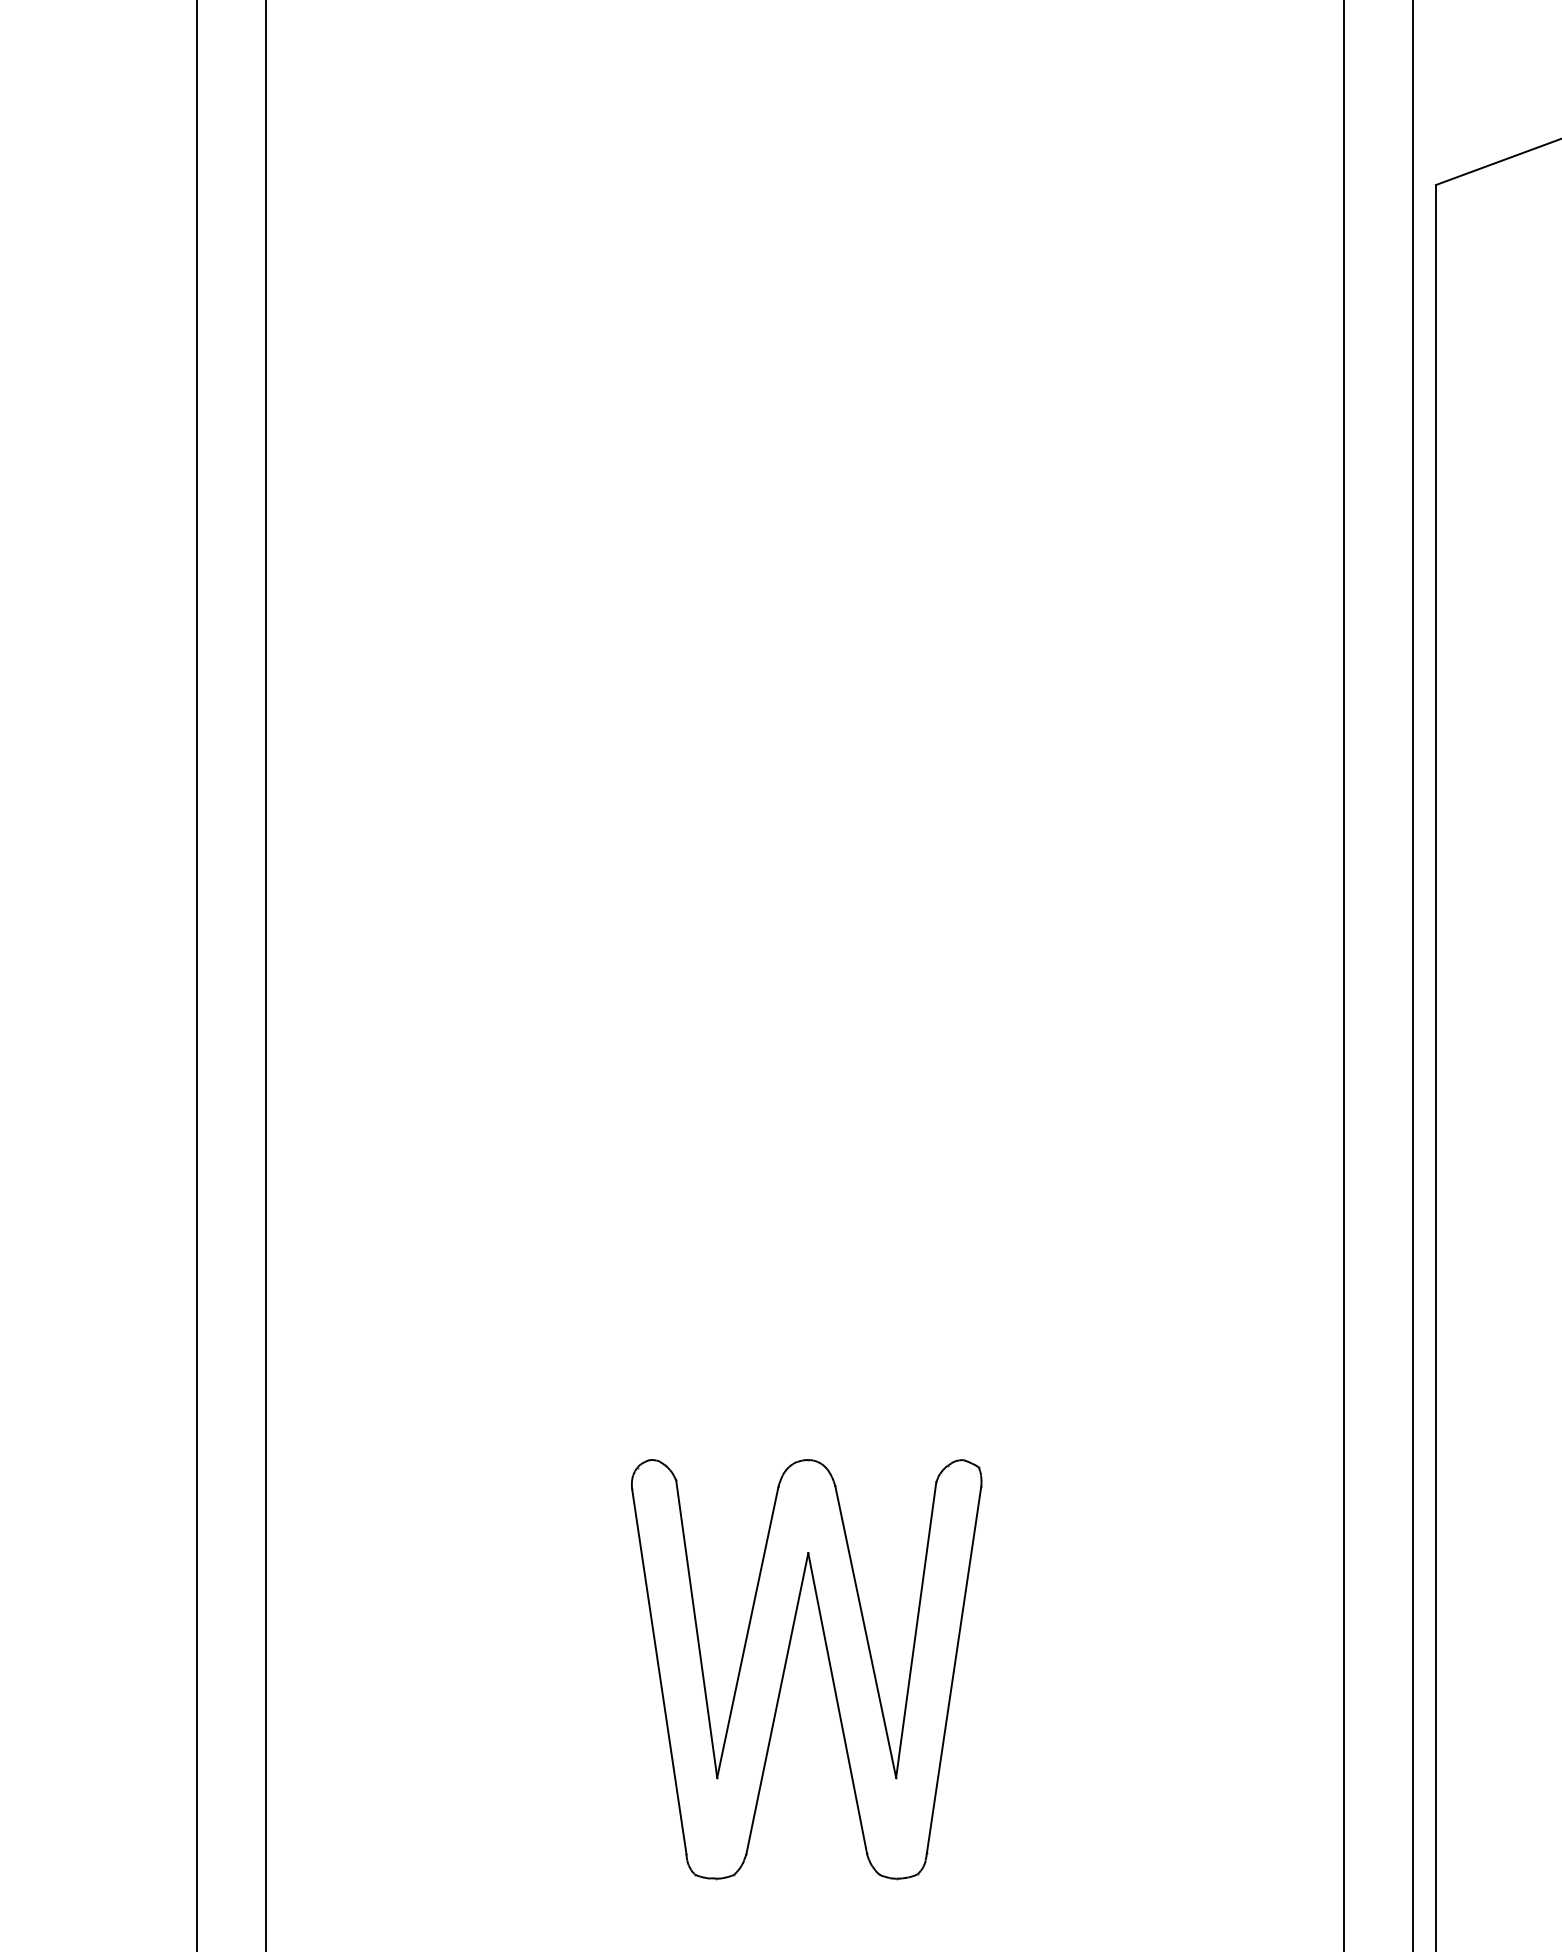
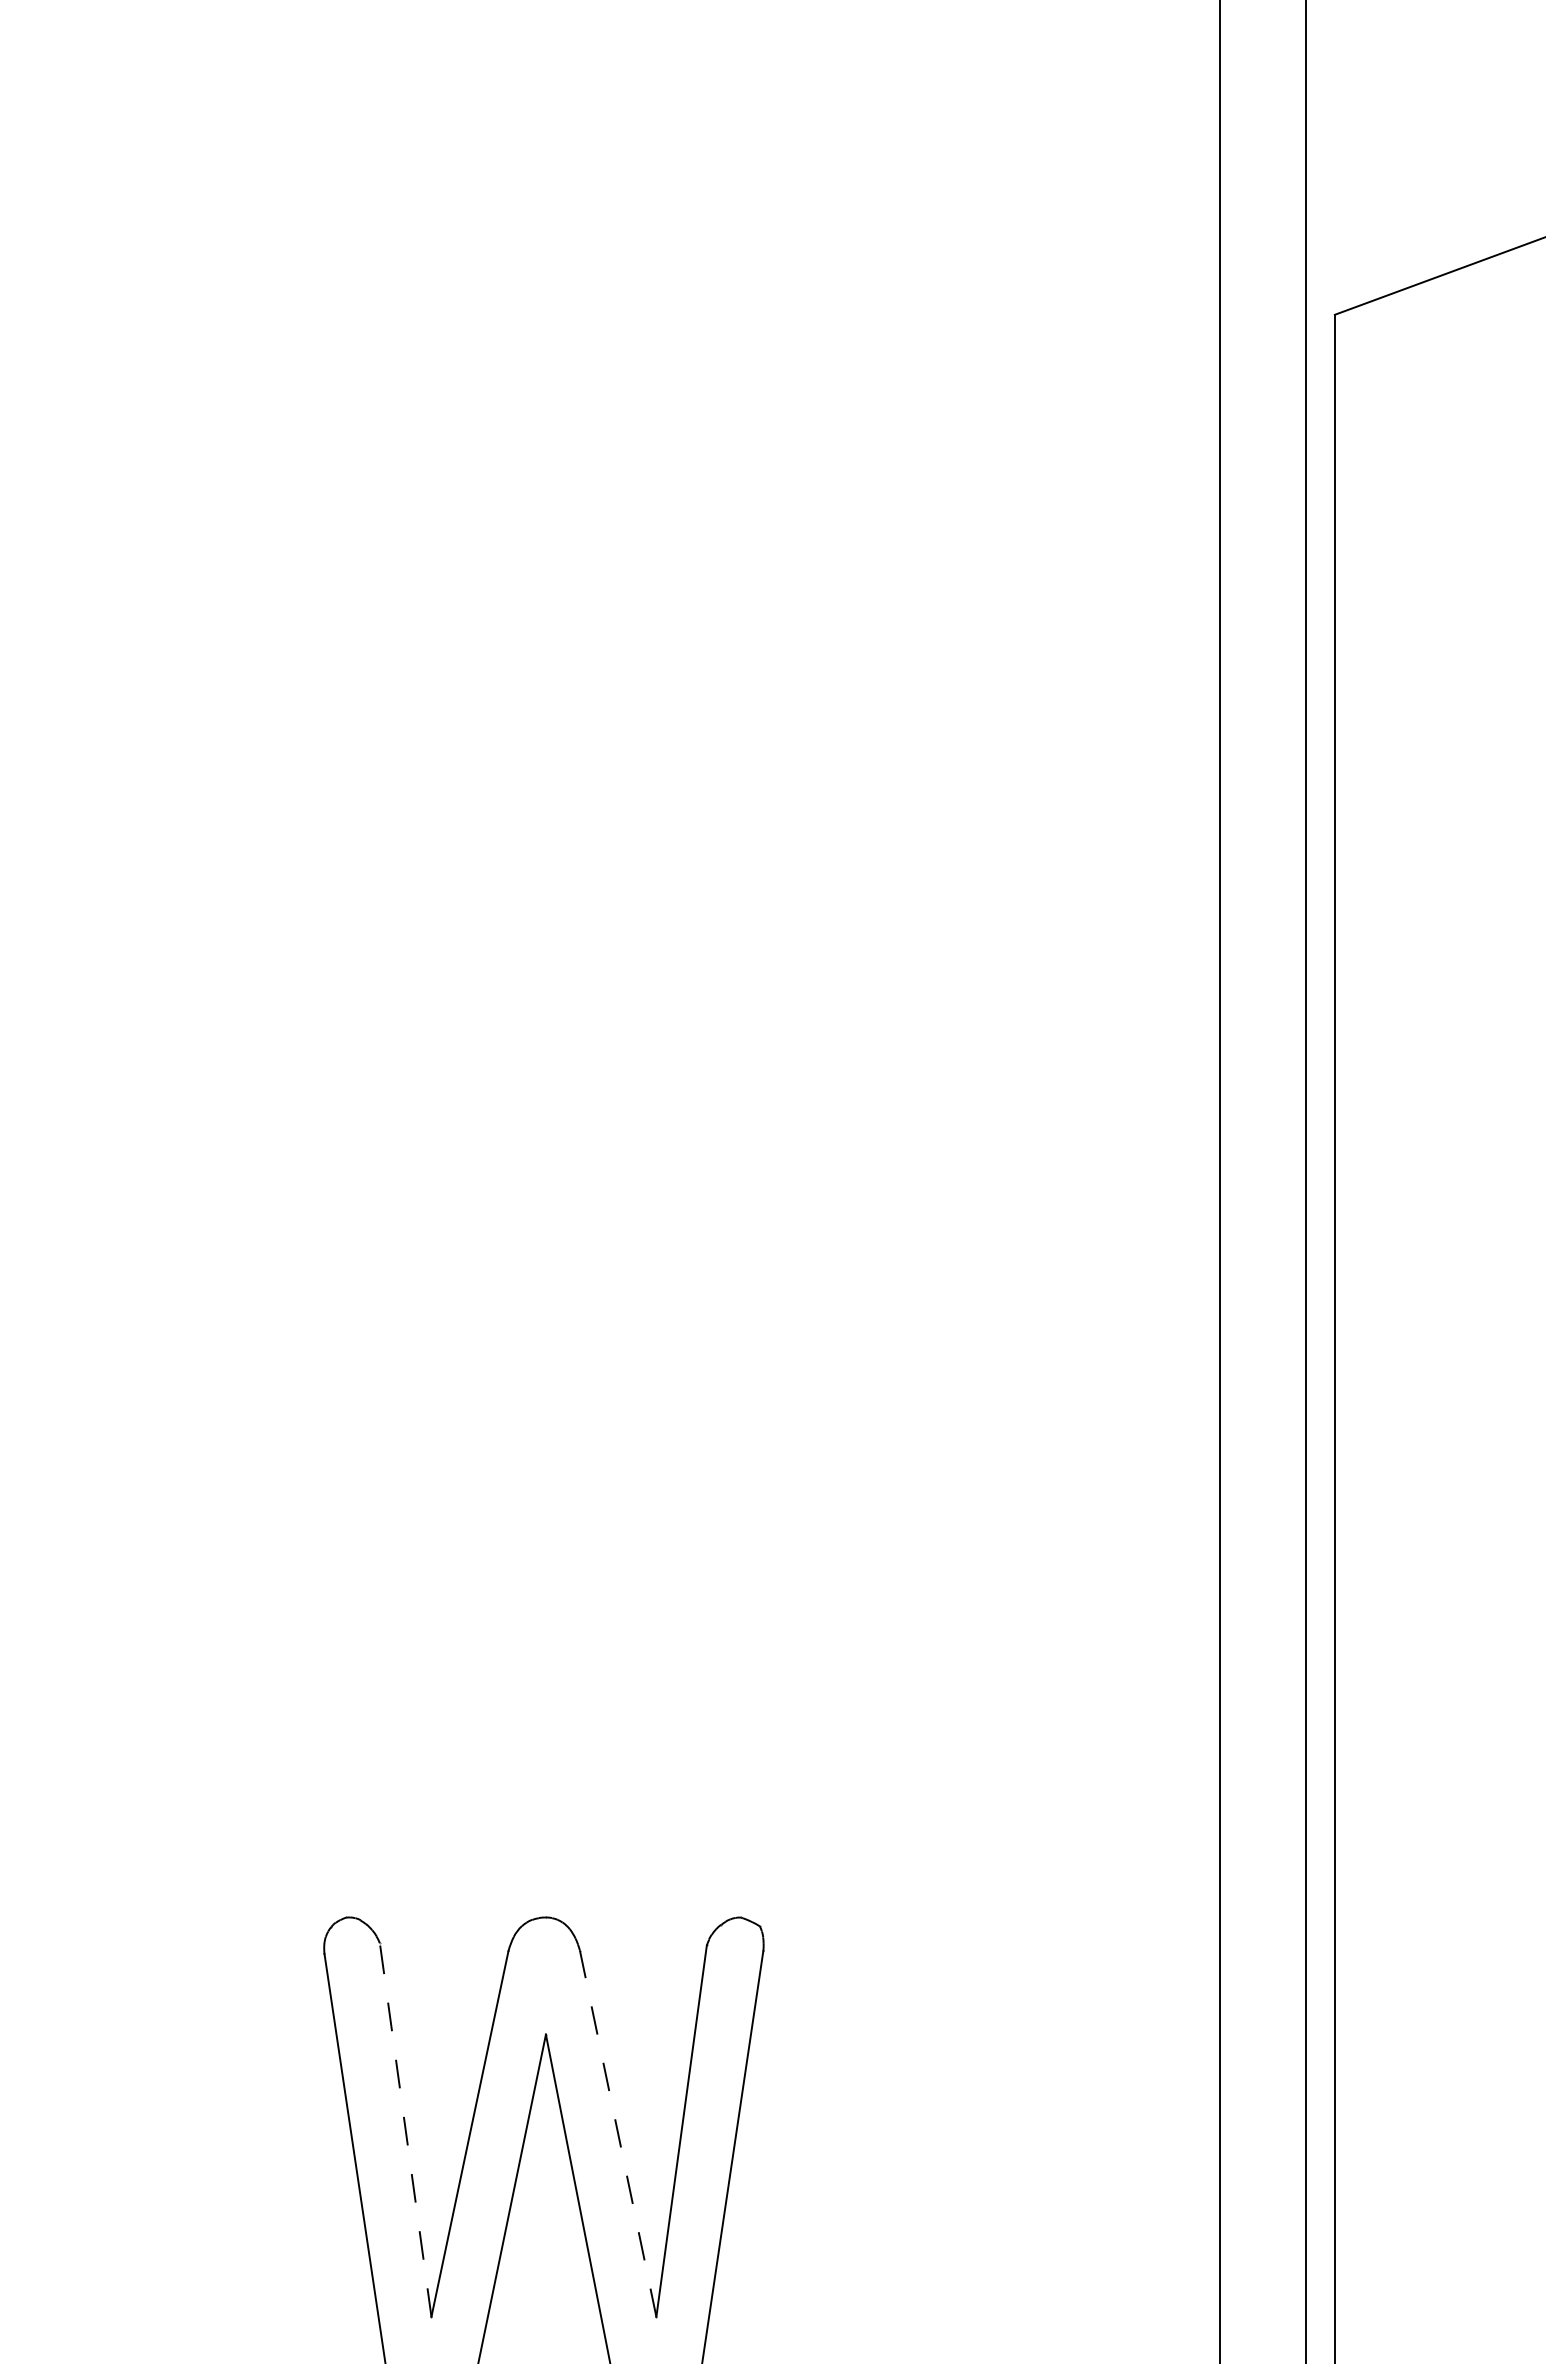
line: (696, 1628) -> (405, 2129), solid -> dashed
line: (865, 1632) -> (617, 2134), solid -> dashed

